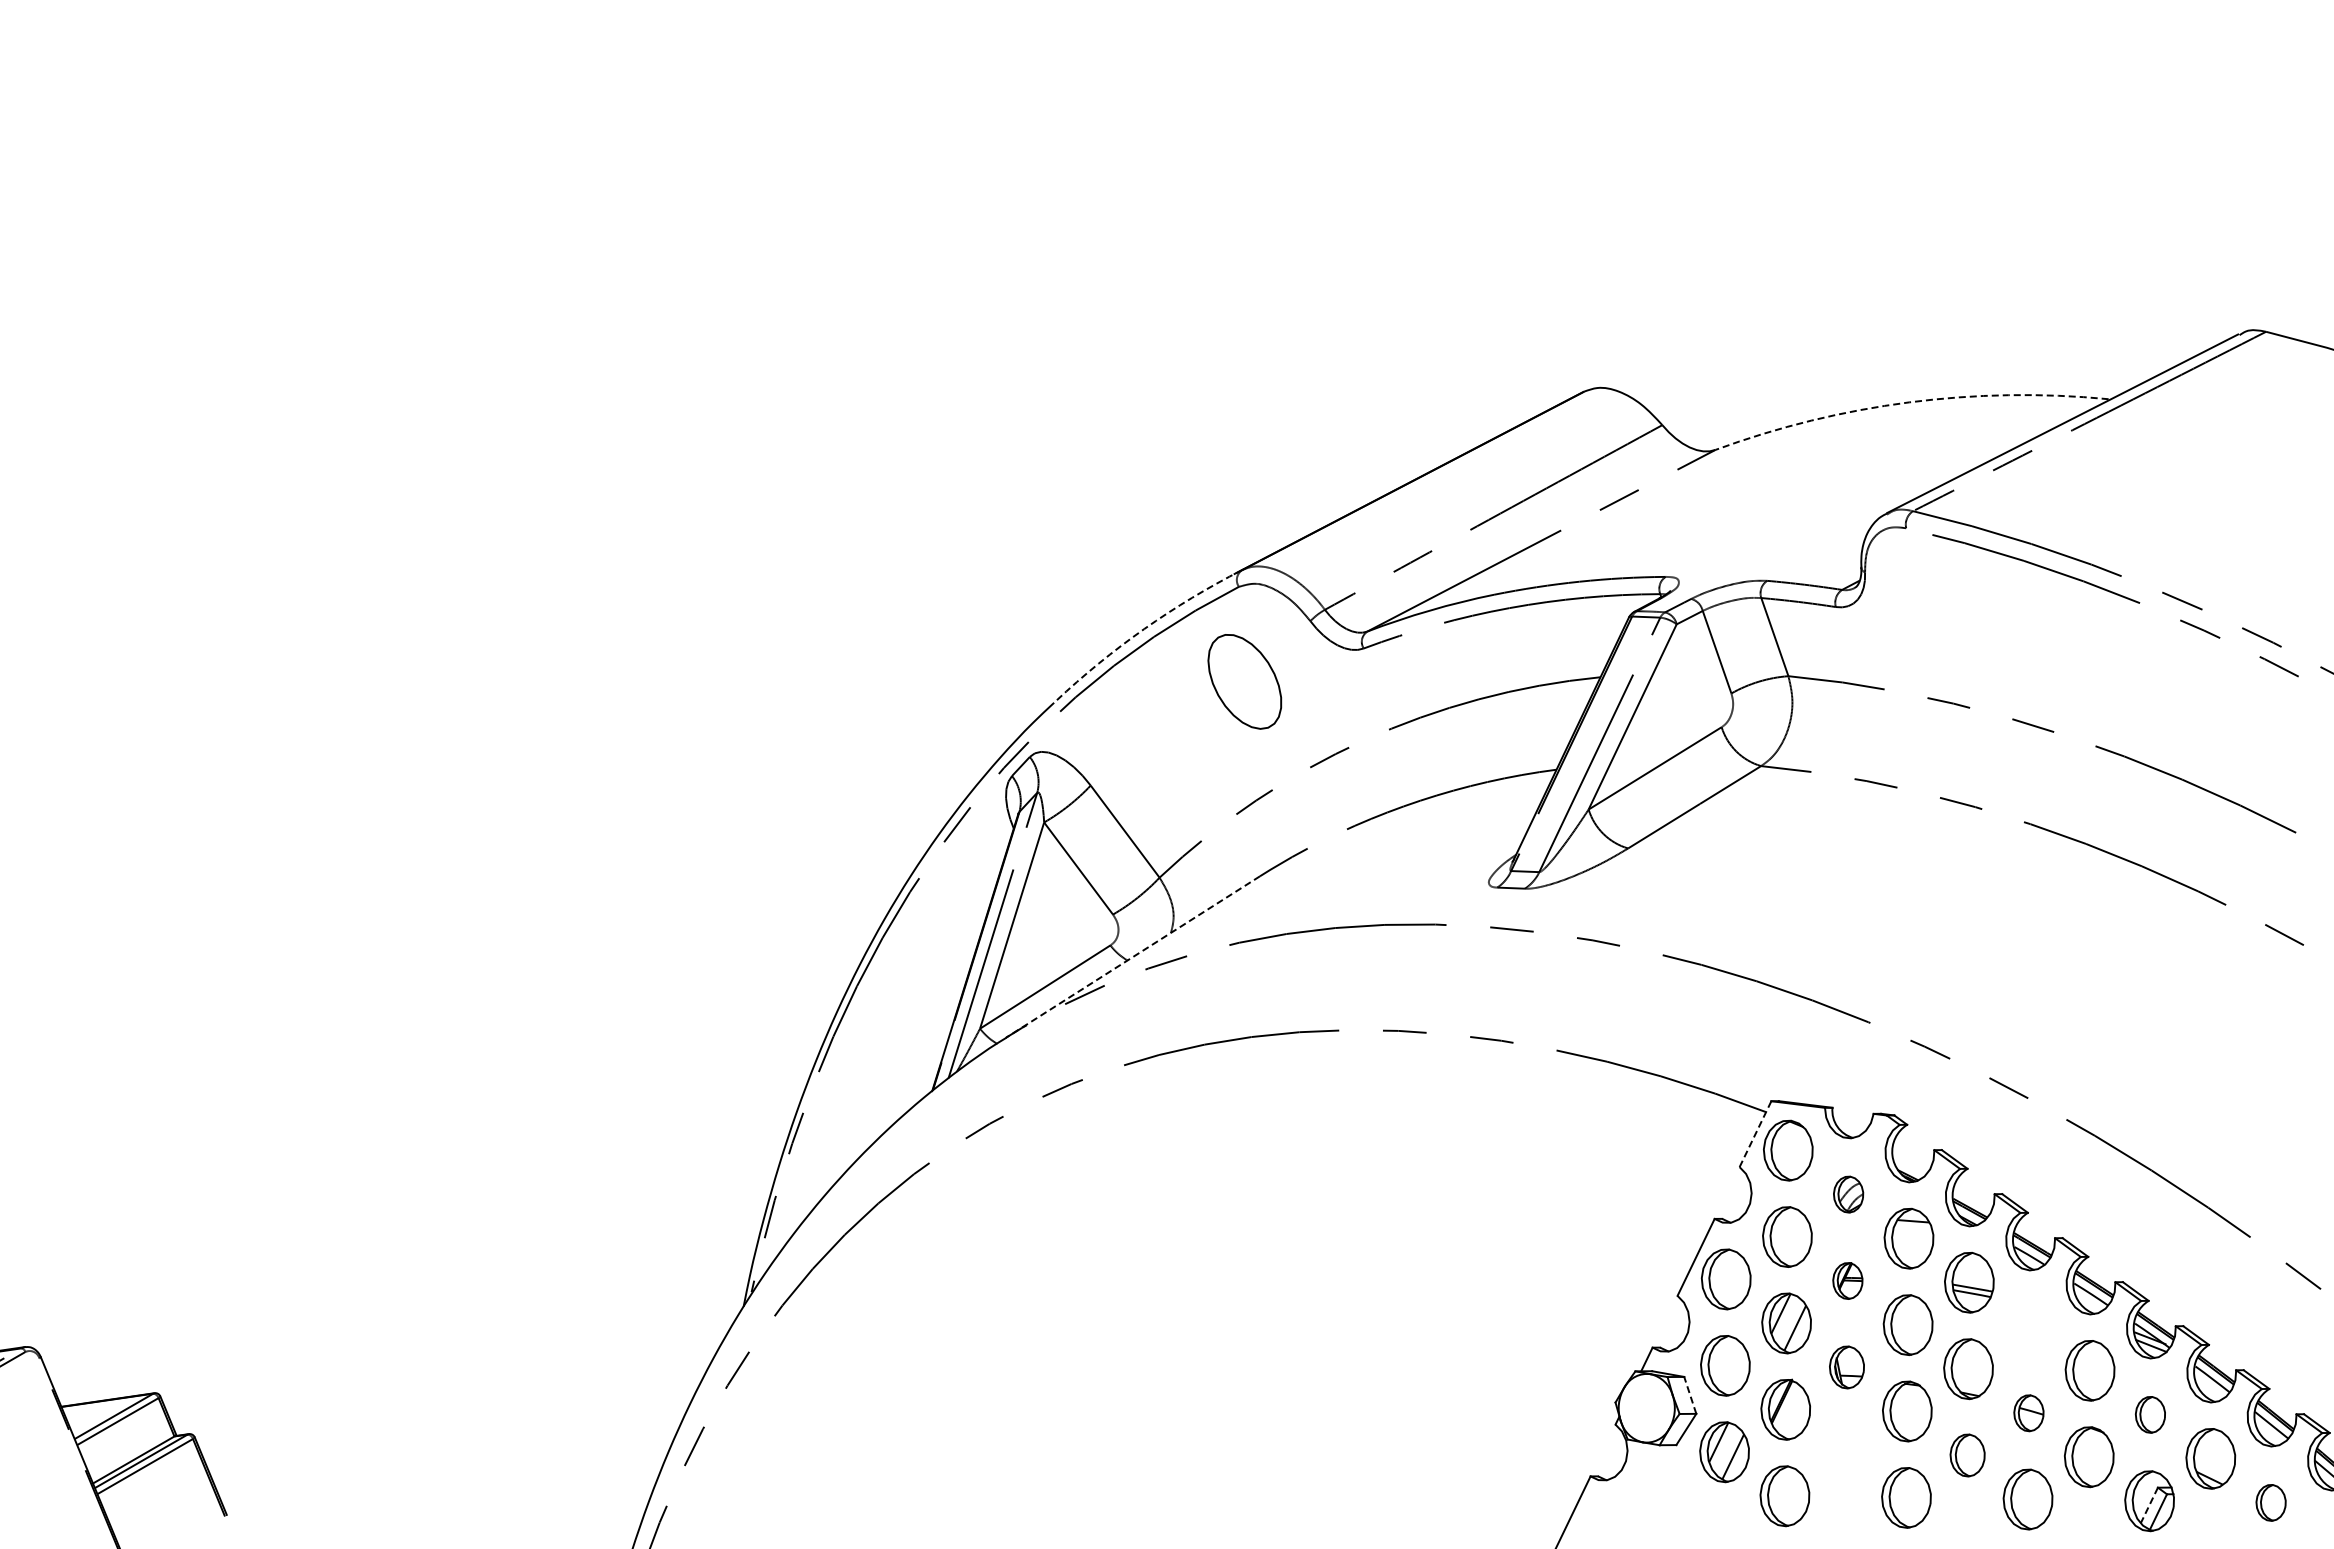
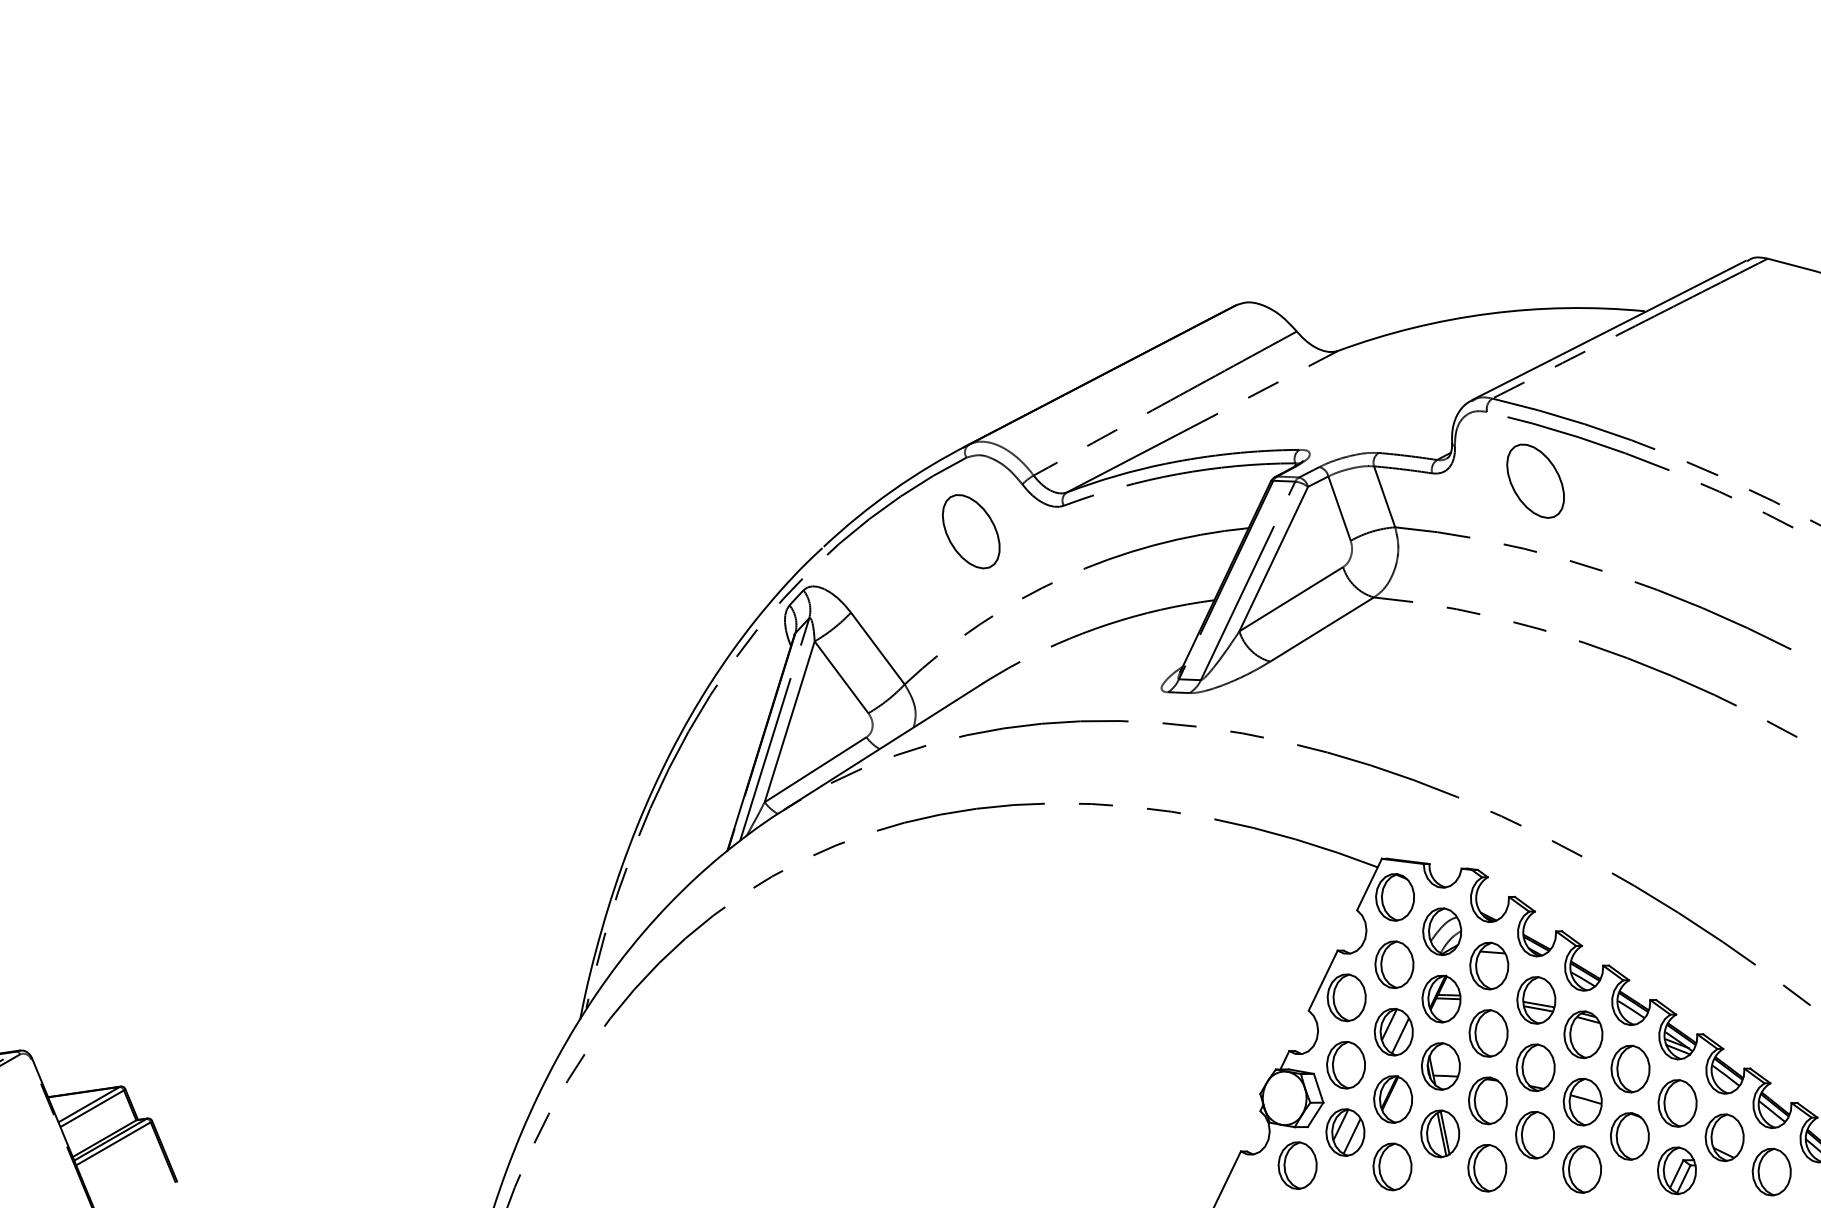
arc: (1909, 402) -> (1489, 313), dashed -> solid
part: (1968, 617) -> (1535, 481), added
arc: (1144, 629) -> (892, 490), dashed -> solid
line: (1132, 957) -> (883, 746), dashed -> solid
line: (1755, 1134) -> (1369, 884), dashed -> solid
part: (1848, 1194) -> (1442, 931), size x1.67
part: (1847, 1280) -> (1441, 998), size x1.67
part: (2029, 1326) -> (1583, 1034), added
part: (1846, 1367) -> (1440, 1066), size x1.43
line: (1690, 1394) -> (1318, 1087), dashed -> solid
part: (2028, 1413) -> (1582, 1102), size x1.67
part: (2150, 1414) -> (1677, 1103), size x1.67
part: (1845, 1453) -> (1439, 1133), added
part: (1967, 1455) -> (1534, 1135), size x1.43
part: (1663, 1494) -> (1297, 1165), added
part: (2270, 1502) -> (1771, 1171), size x1.67
line: (2149, 1505) -> (1676, 1174), dashed -> solid

